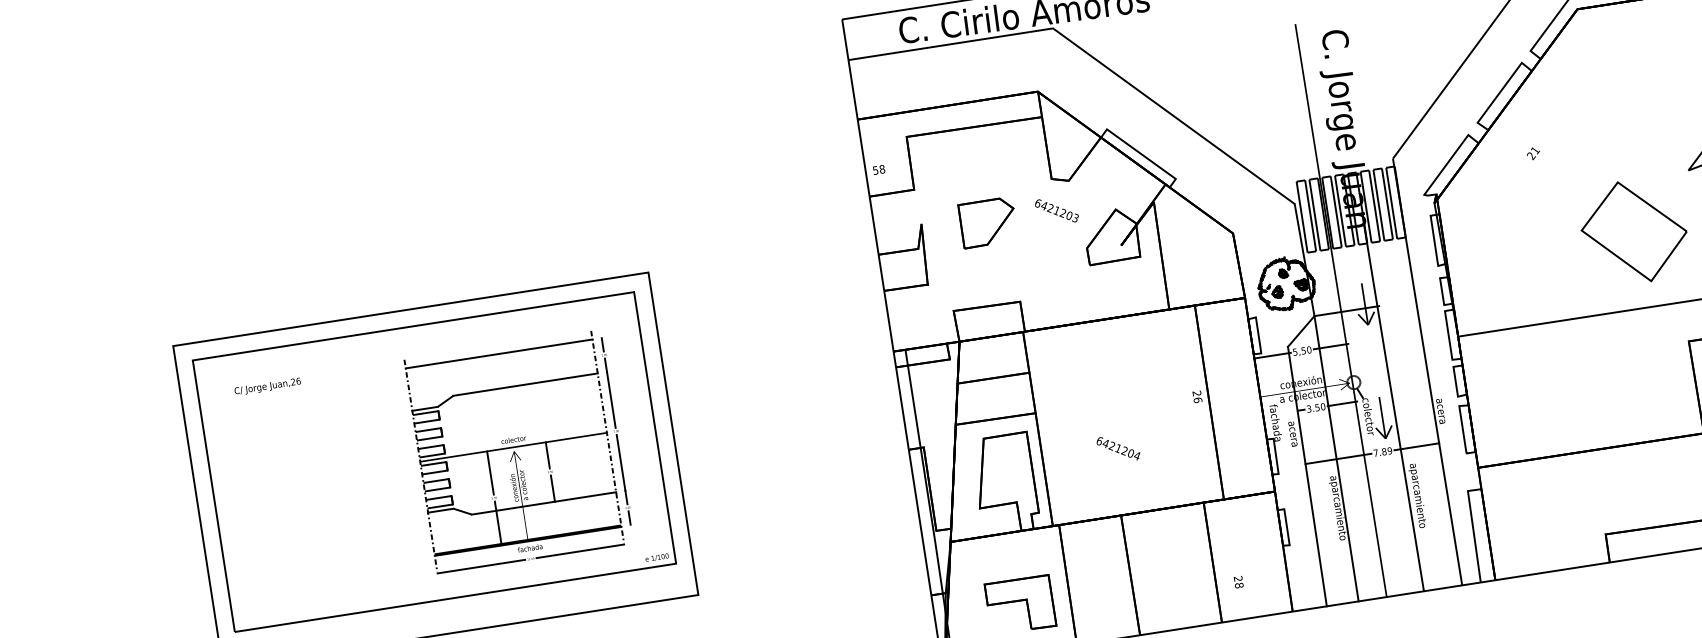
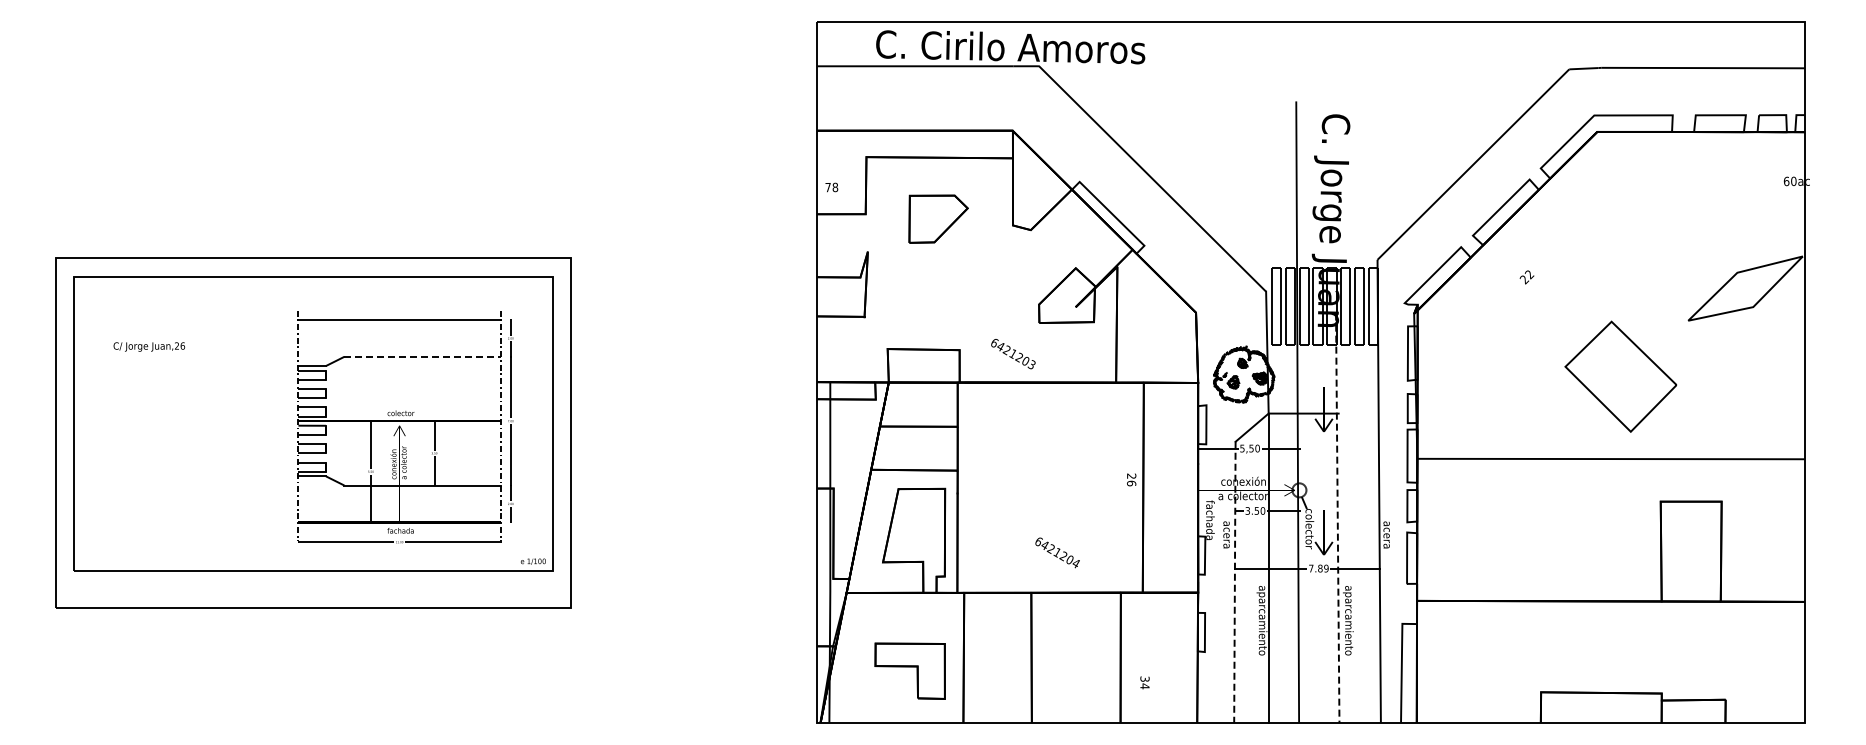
text: (1534, 150) -> (1528, 274), 21 -> 22
text: (875, 170) -> (827, 187), 58 -> 78
text: (1057, 211) -> (1013, 354), moved
part: (987, 222) -> (938, 218), moved
line: (526, 384) -> (423, 356), solid -> dashed
text: (267, 386) -> (149, 346), moved
line: (1392, 403) -> (1337, 518), solid -> dashed
text: (1118, 448) -> (1057, 552), moved
line: (1307, 476) -> (1234, 582), solid -> dashed
text: (1238, 582) -> (1144, 682), 28 -> 34

